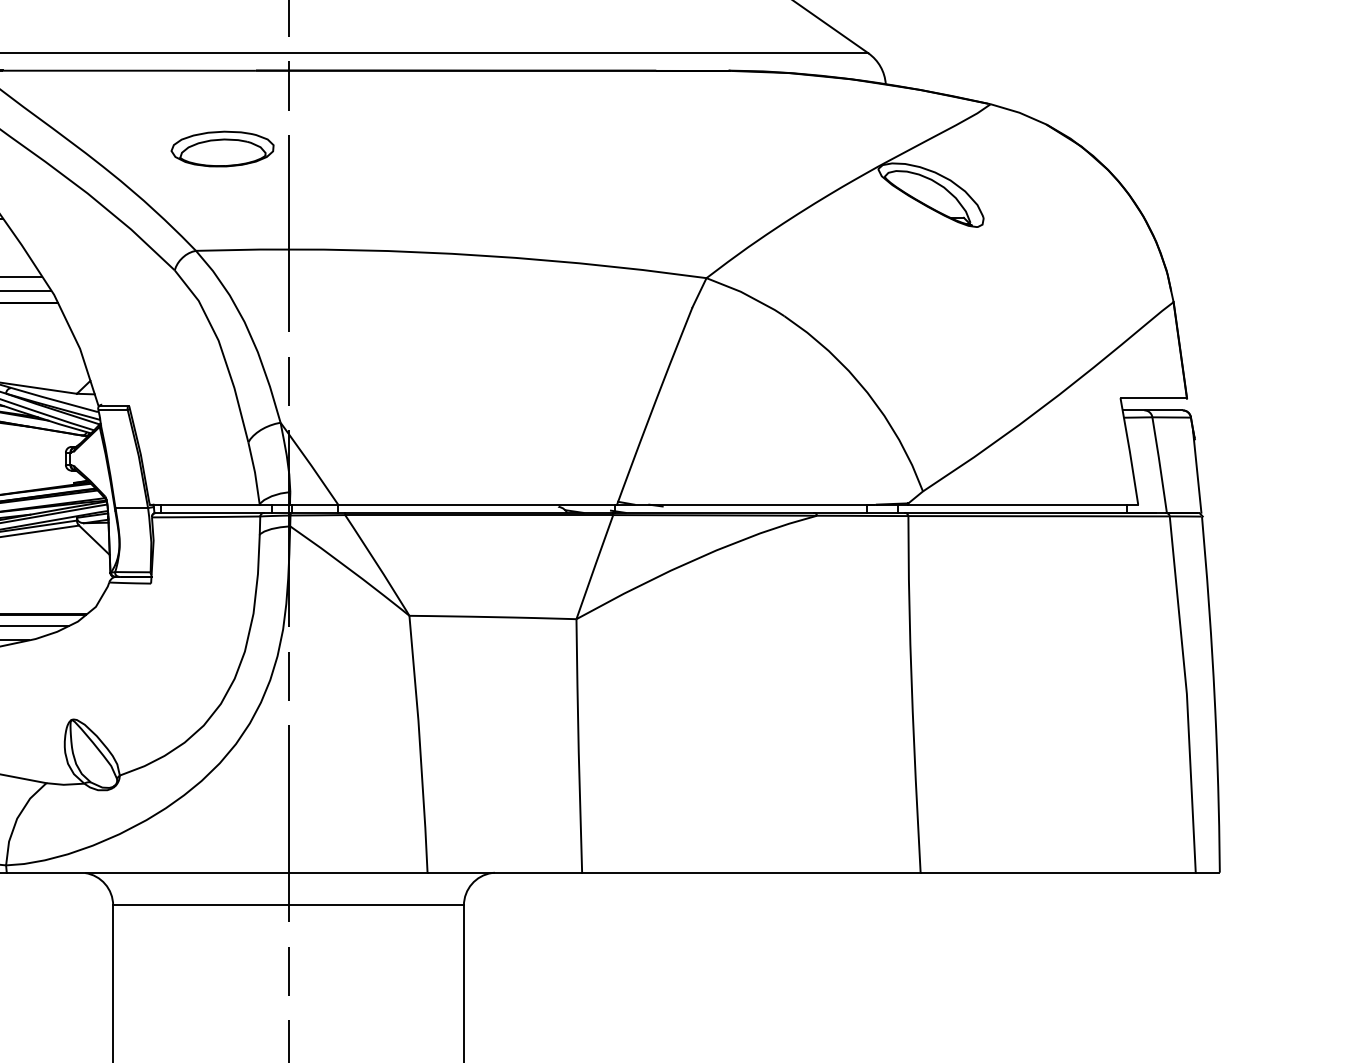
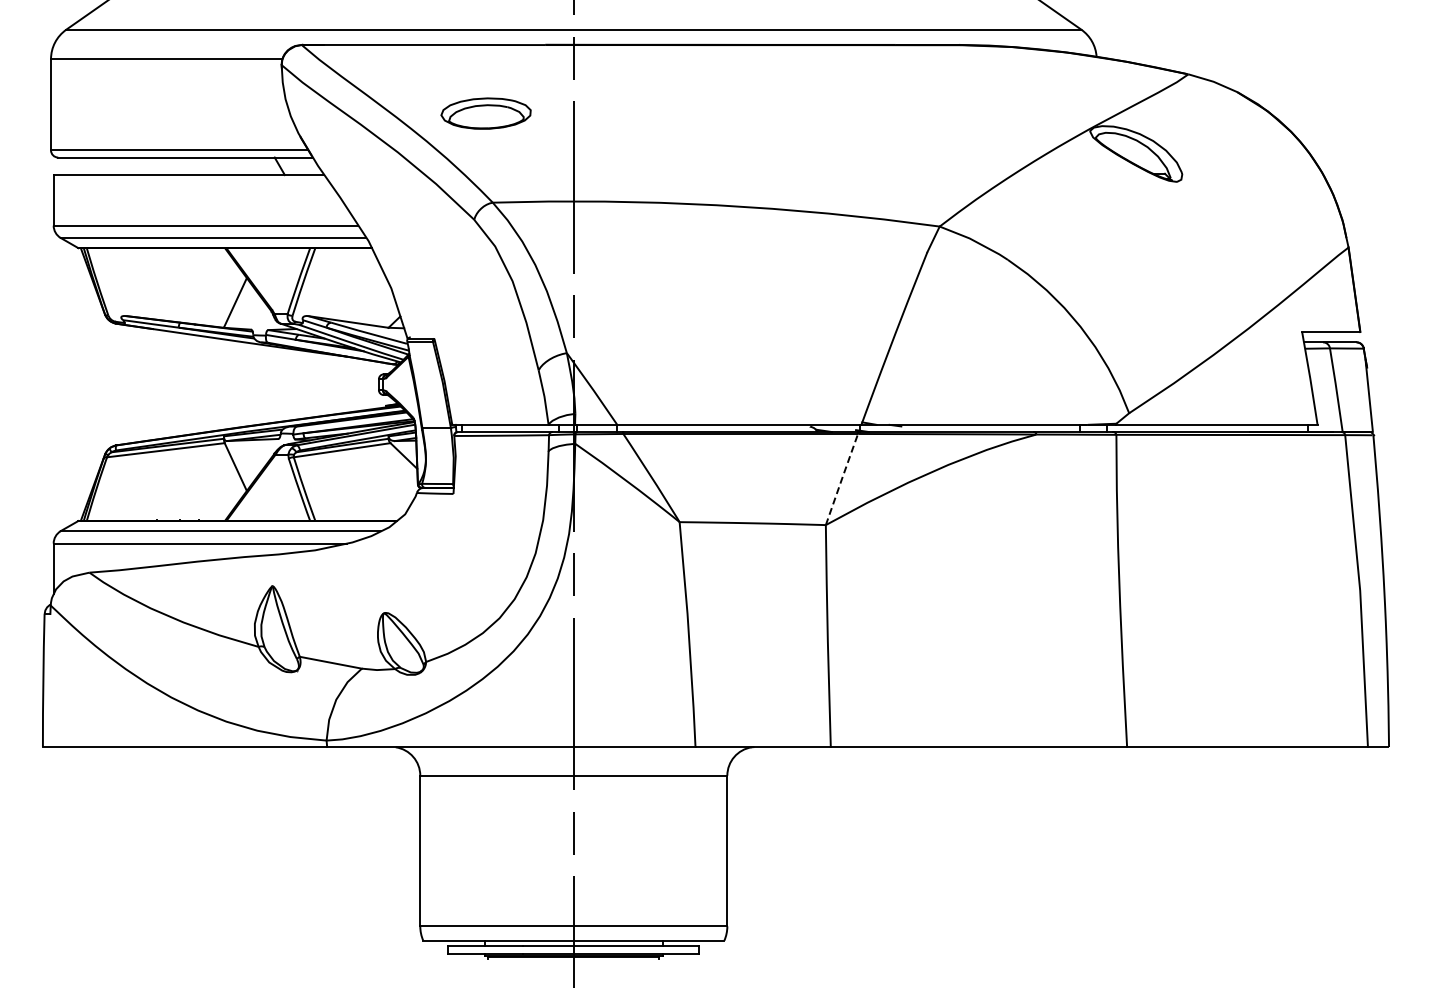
part: (221, 148) -> (485, 113), moved
line: (595, 565) -> (842, 478), solid -> dashed

